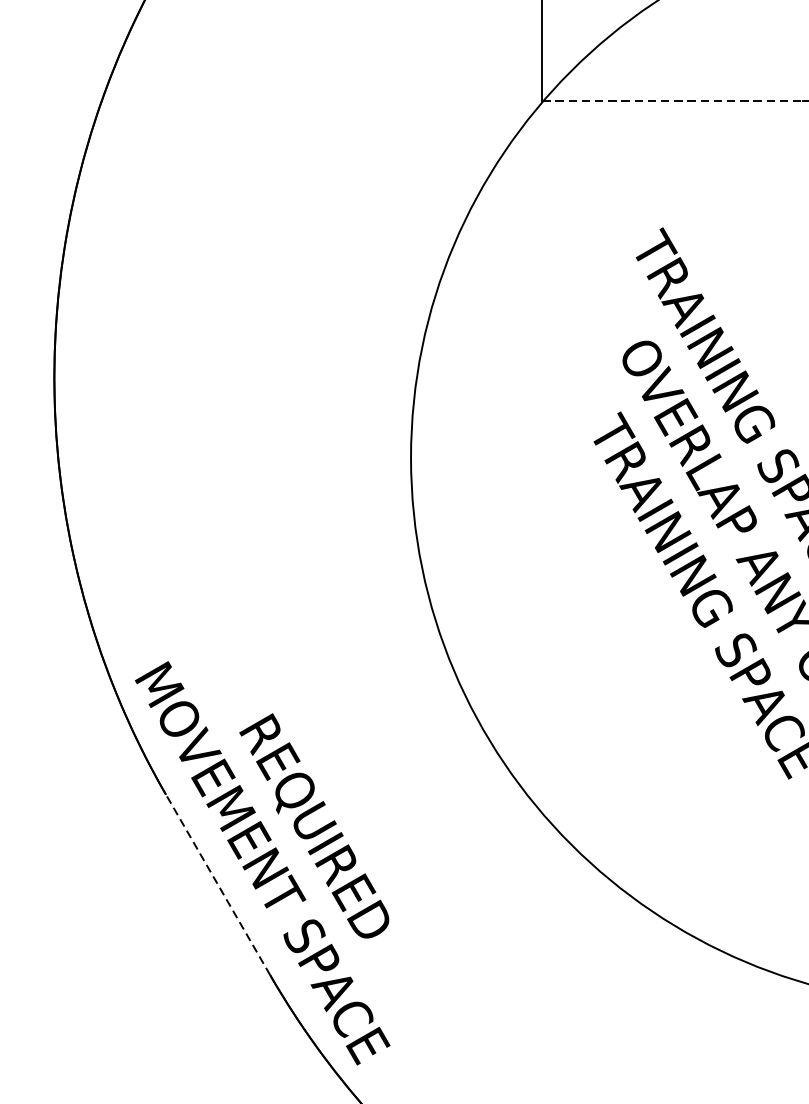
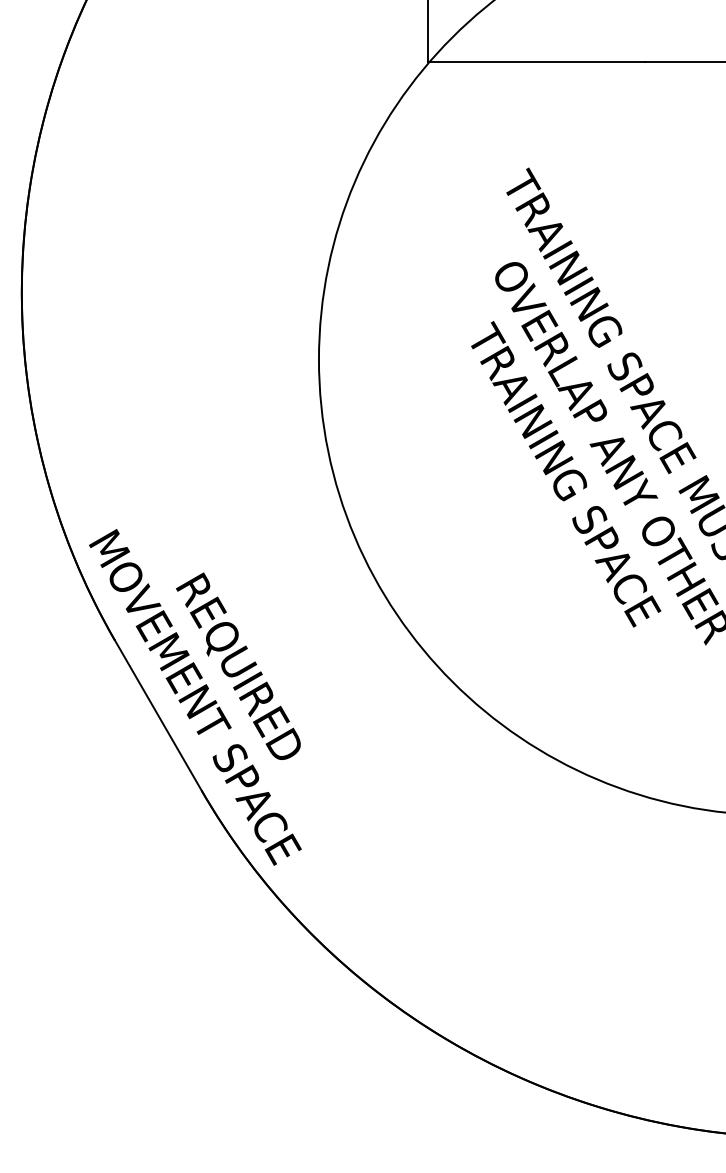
line: (673, 101) -> (537, 62), dashed -> solid
line: (218, 885) -> (158, 715), dashed -> solid

